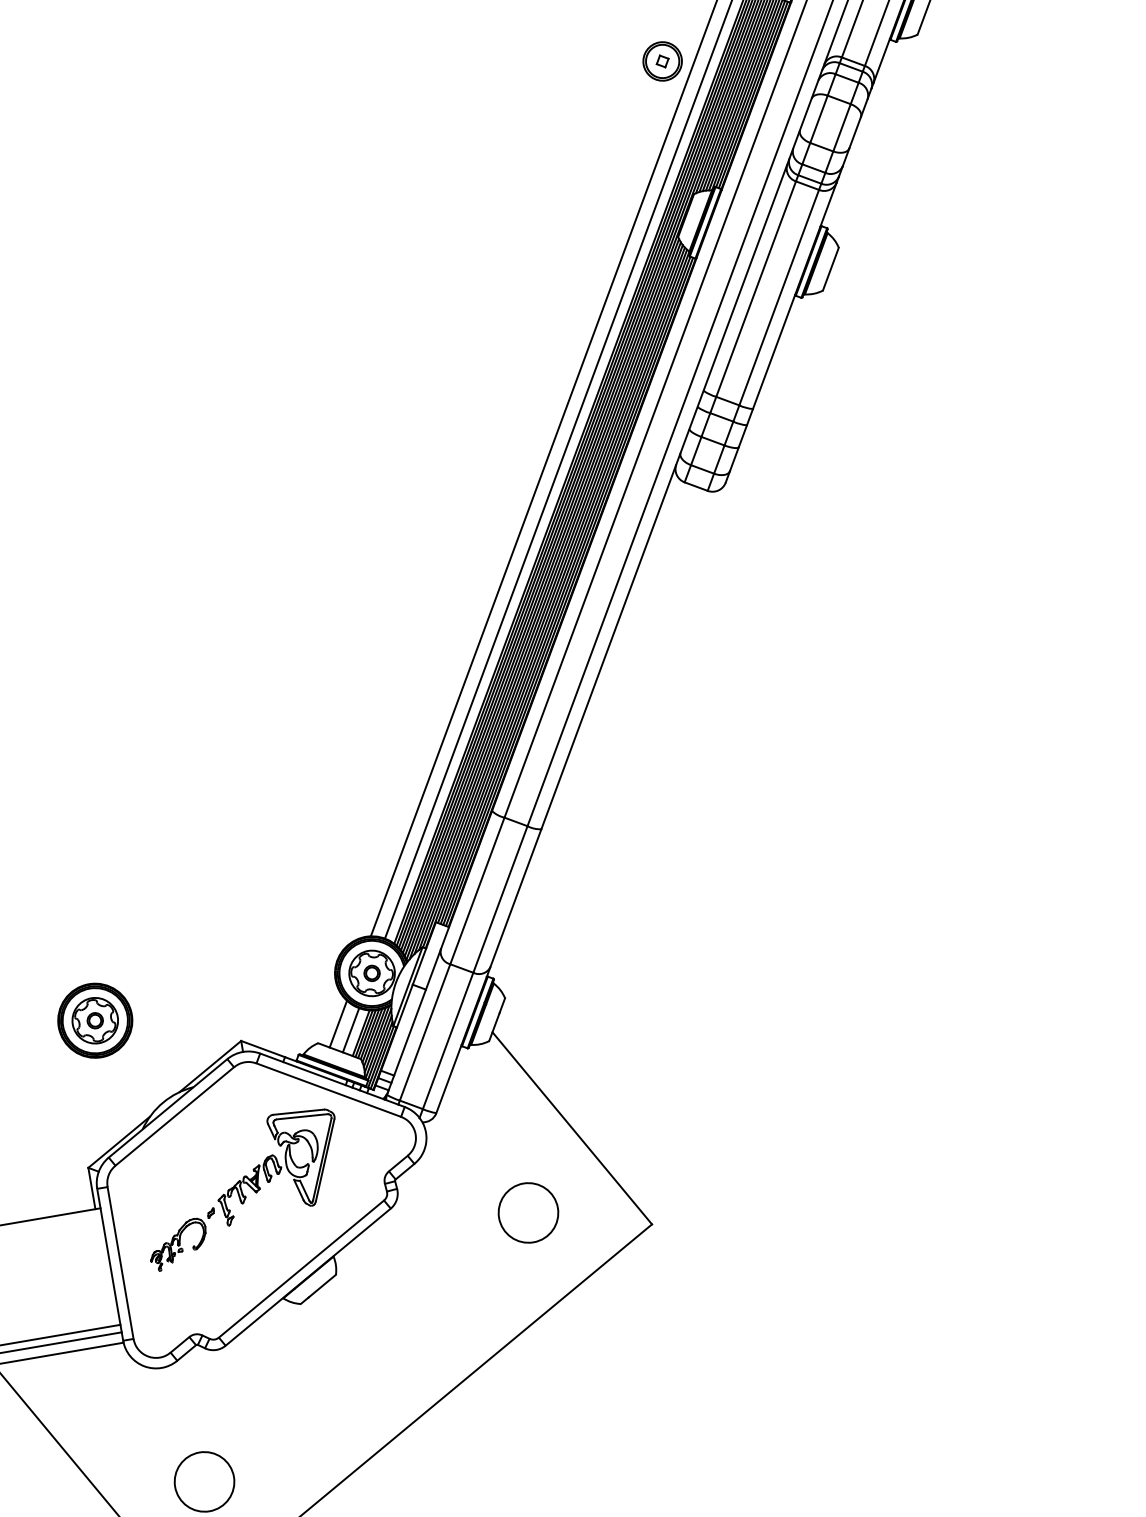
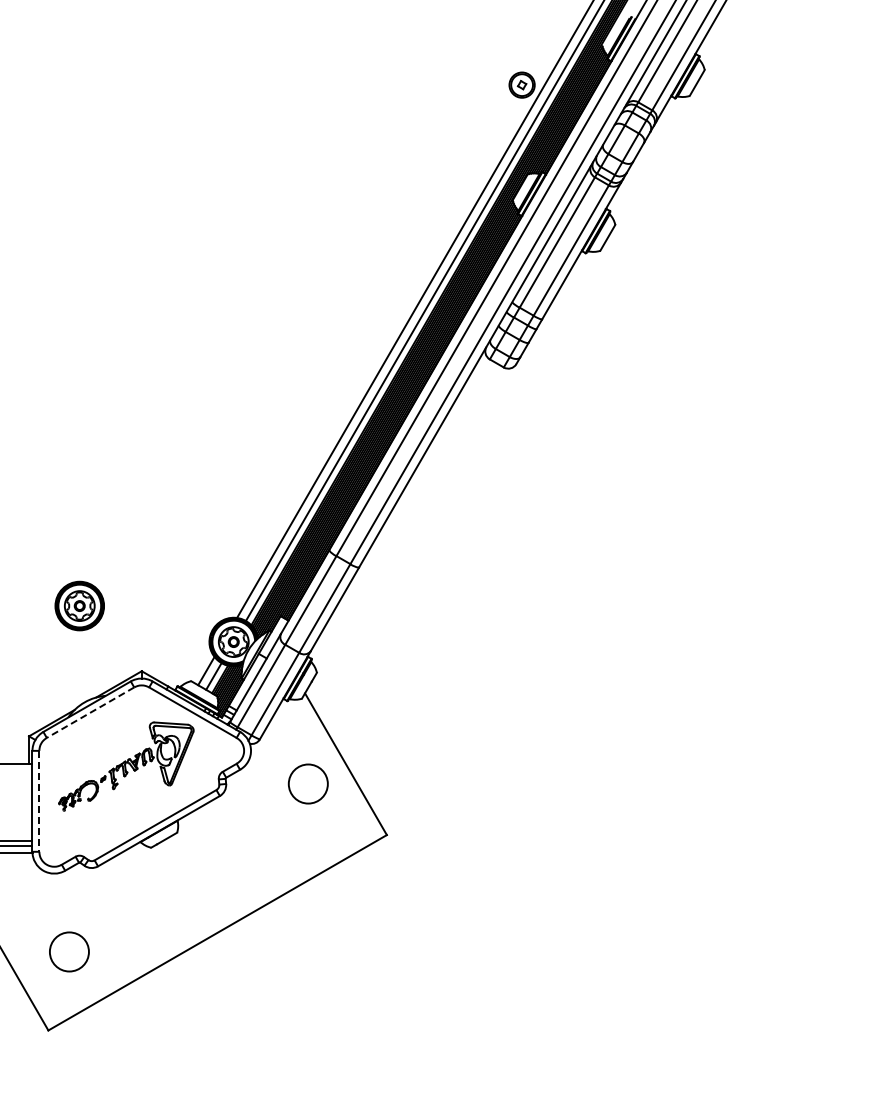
part: (94, 1019) -> (79, 605), moved
line: (174, 1116) -> (90, 712), solid -> dashed
circle: (527, 1212) -> (307, 783), moved
line: (120, 1263) -> (39, 801), solid -> dashed

